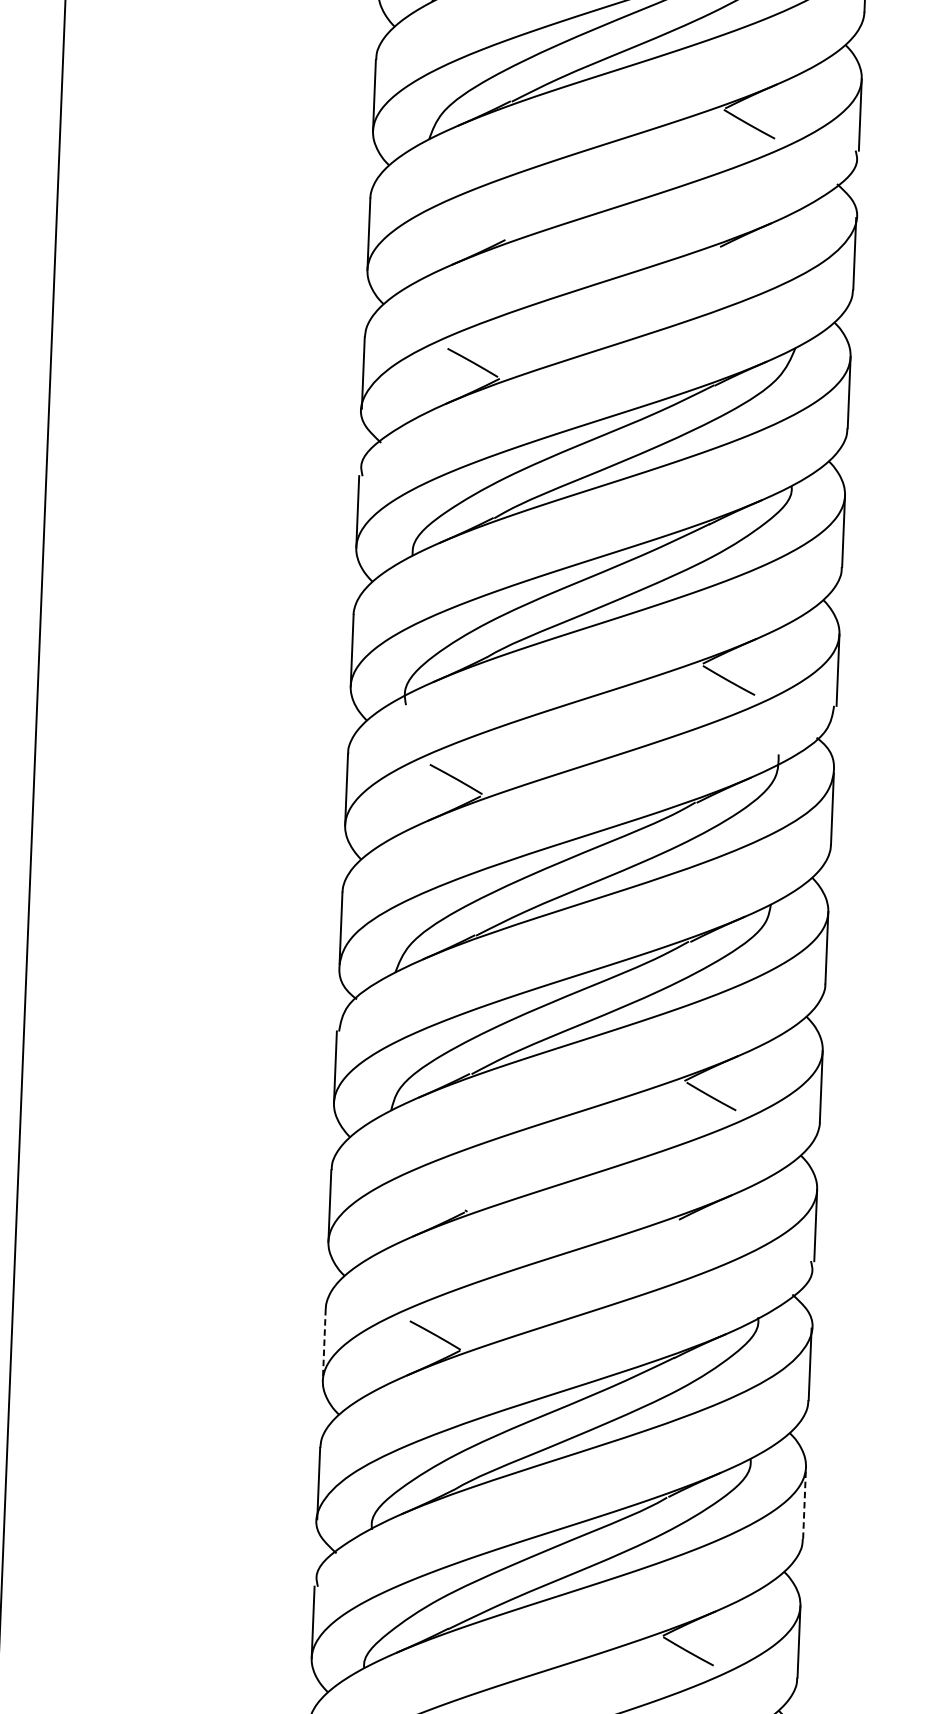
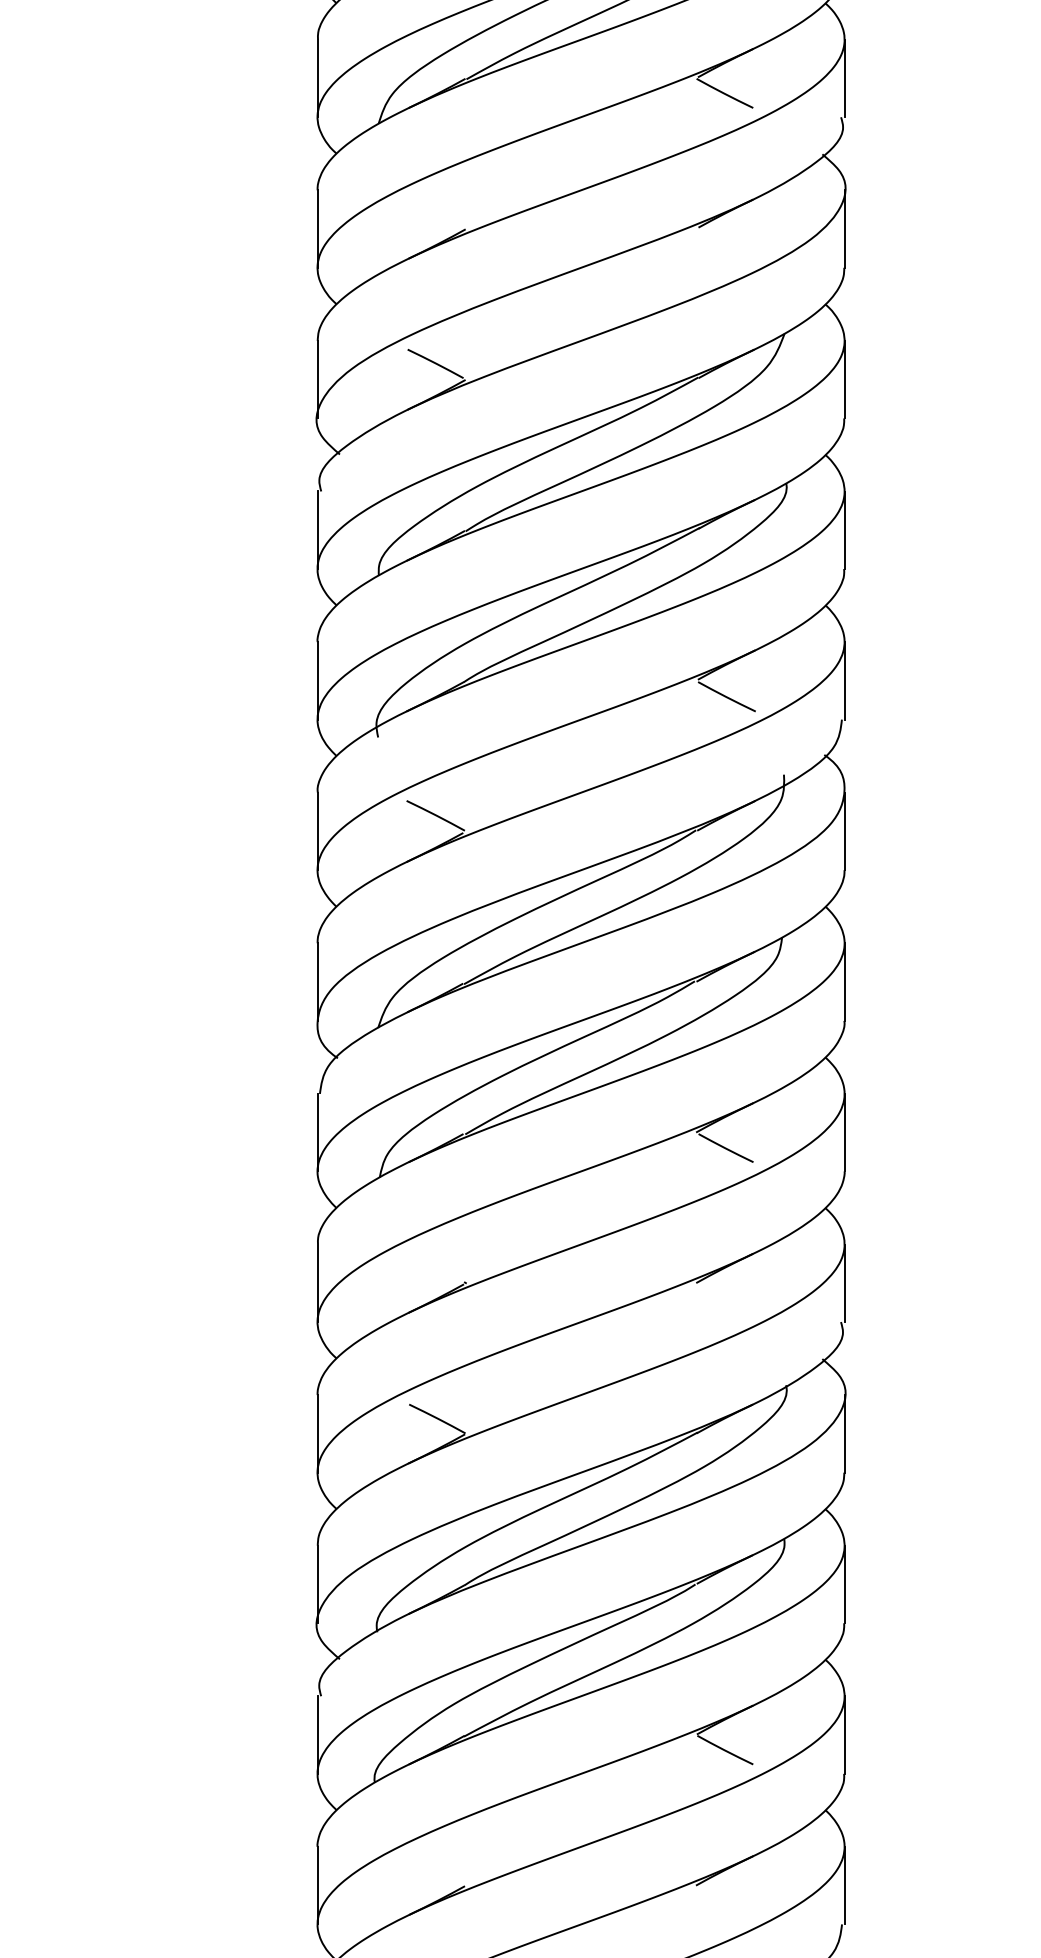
line: (324, 1344) -> (317, 1433), dashed -> solid
line: (804, 1503) -> (844, 1584), dashed -> solid

